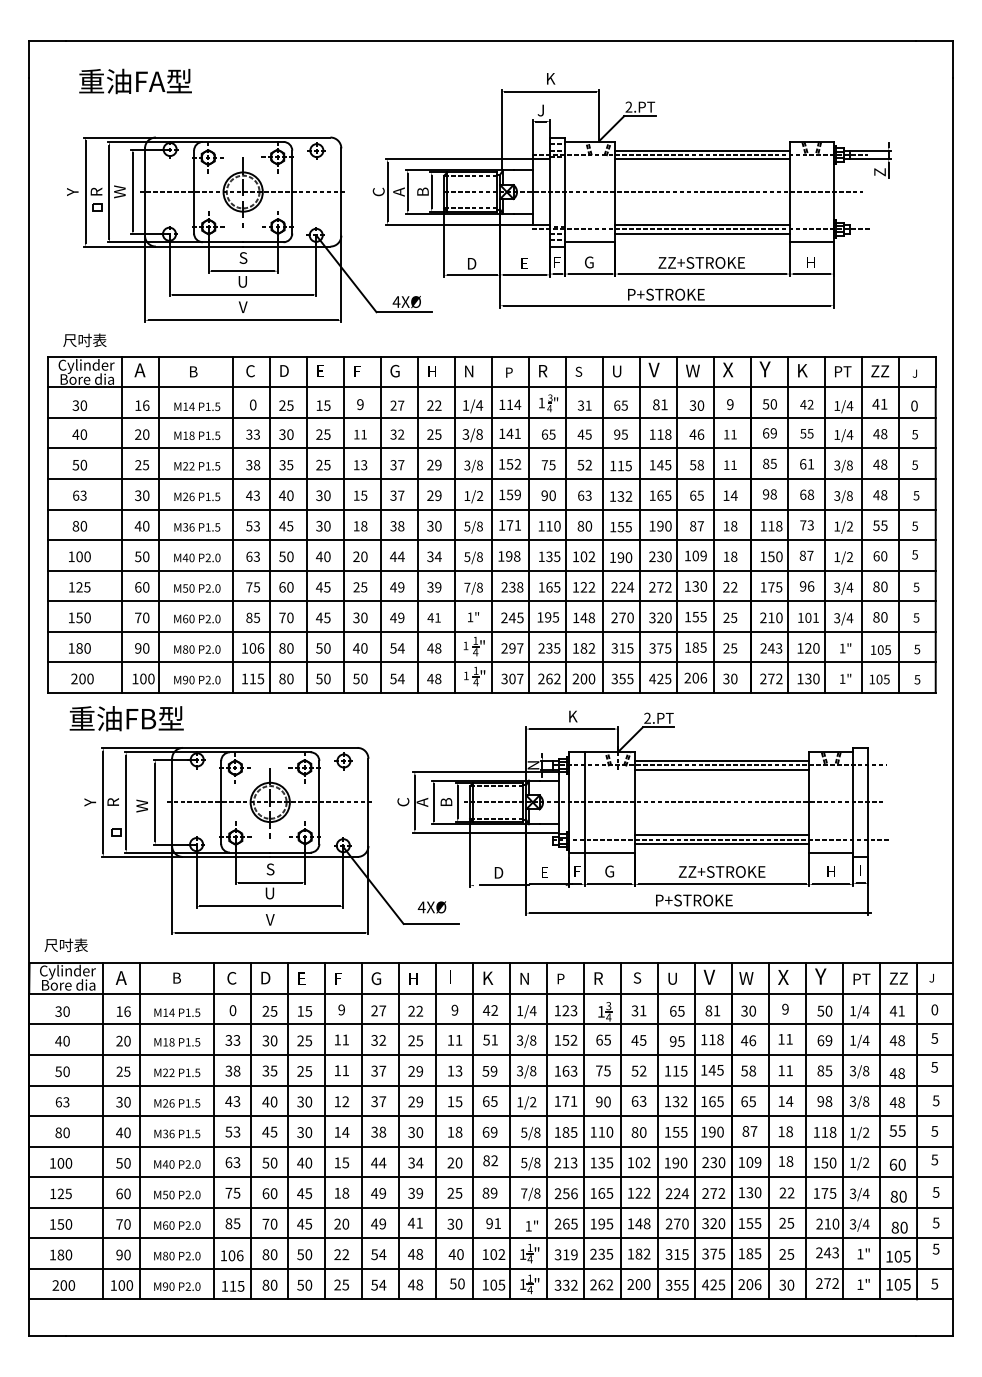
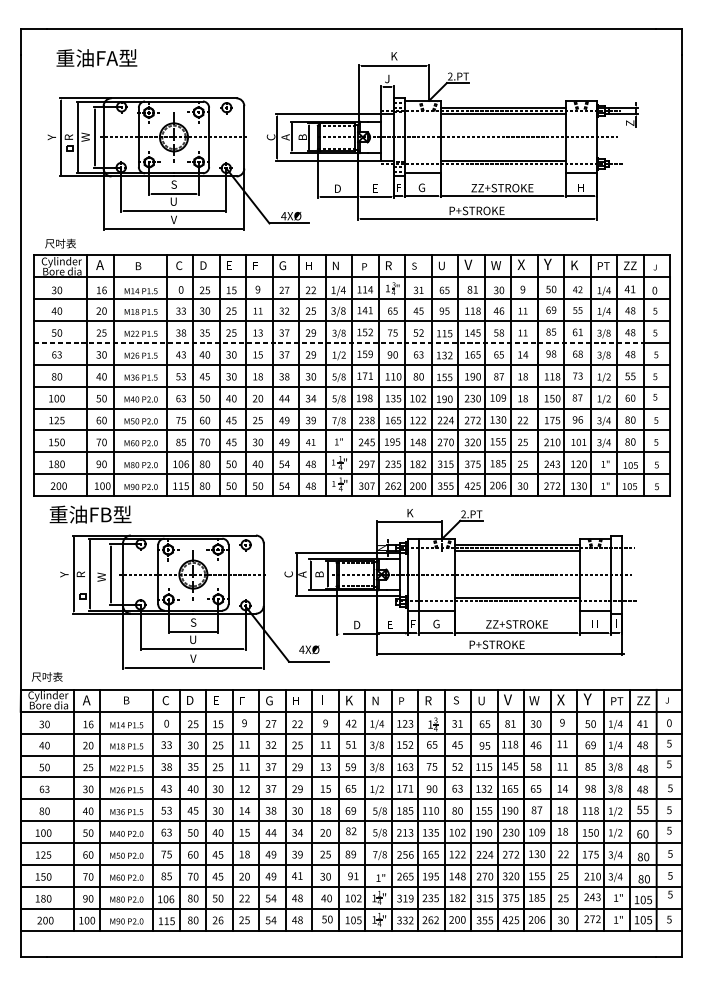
line: (702, 233) -> (502, 167), removed
line: (473, 478) -> (338, 342), solid -> dashed
line: (721, 843) -> (516, 604), removed
text: (304, 1284) -> (217, 919), 50 -> 26

